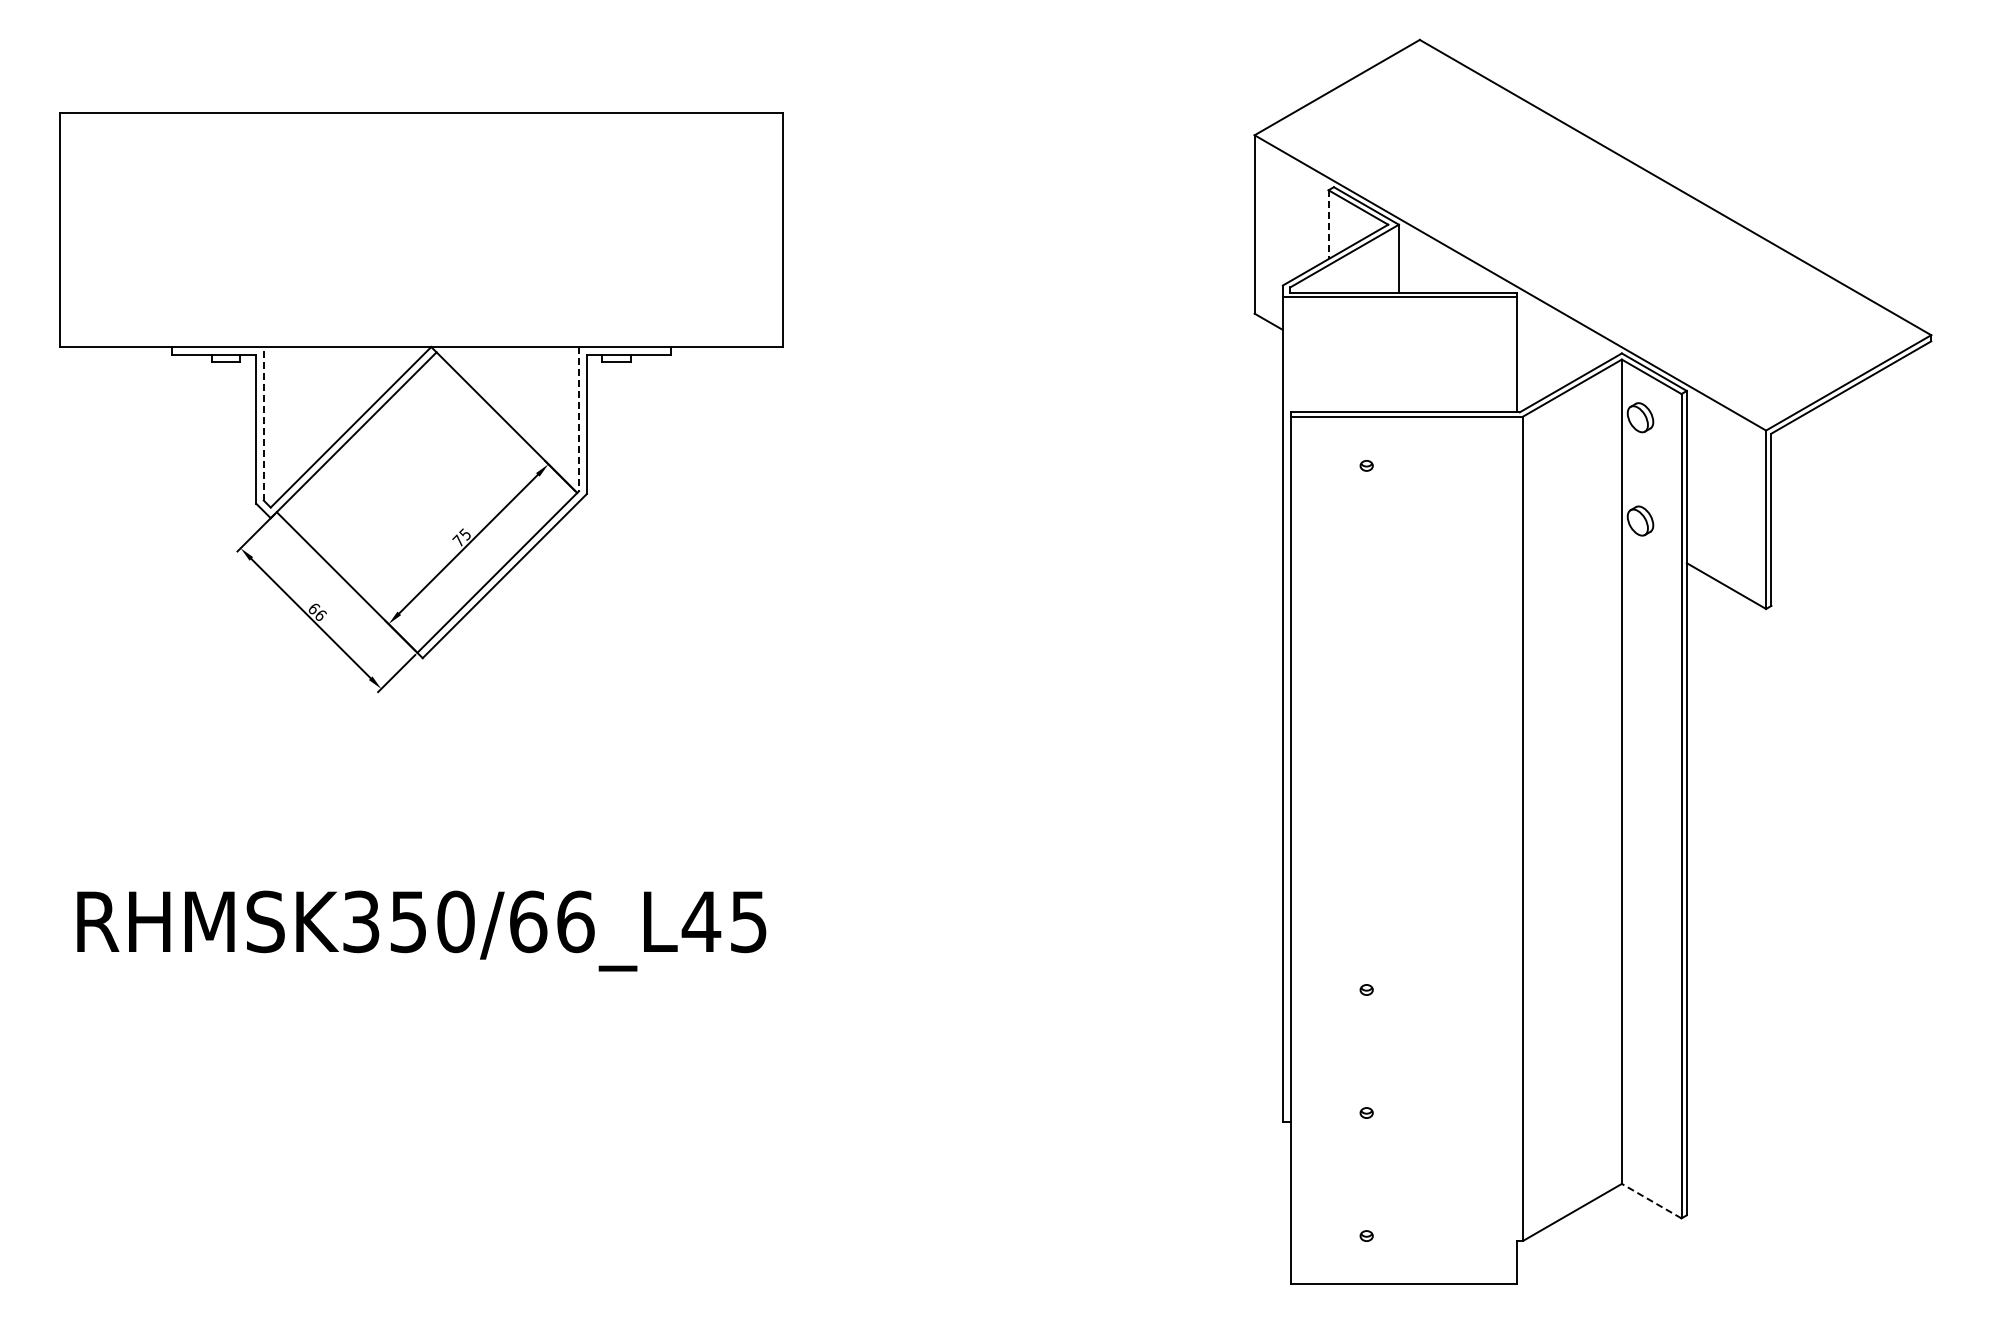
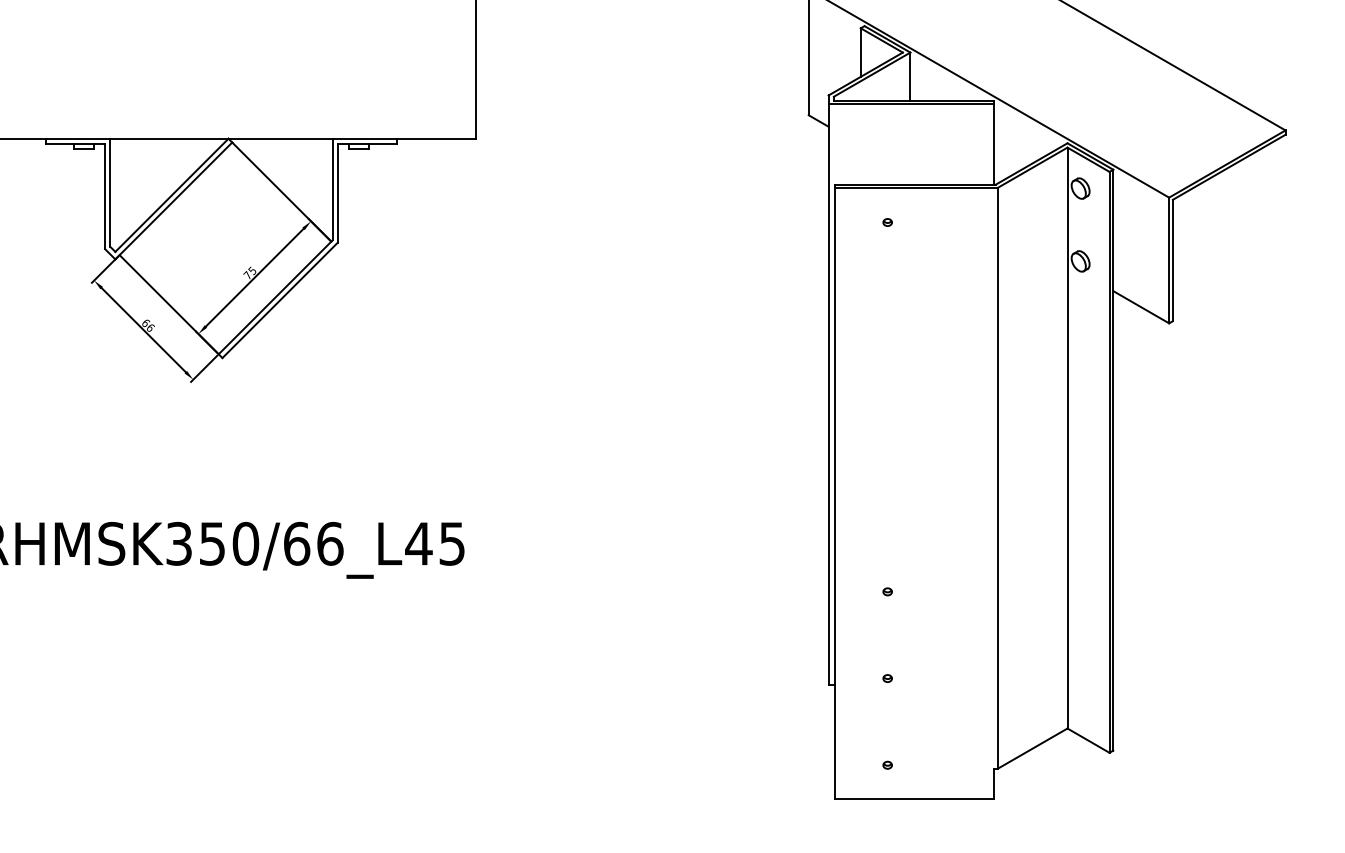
line: (1328, 225) -> (860, 53), dashed -> solid
line: (579, 419) -> (332, 189), dashed -> solid
line: (263, 423) -> (110, 192), dashed -> solid
line: (1651, 1200) -> (1088, 740), dashed -> solid

